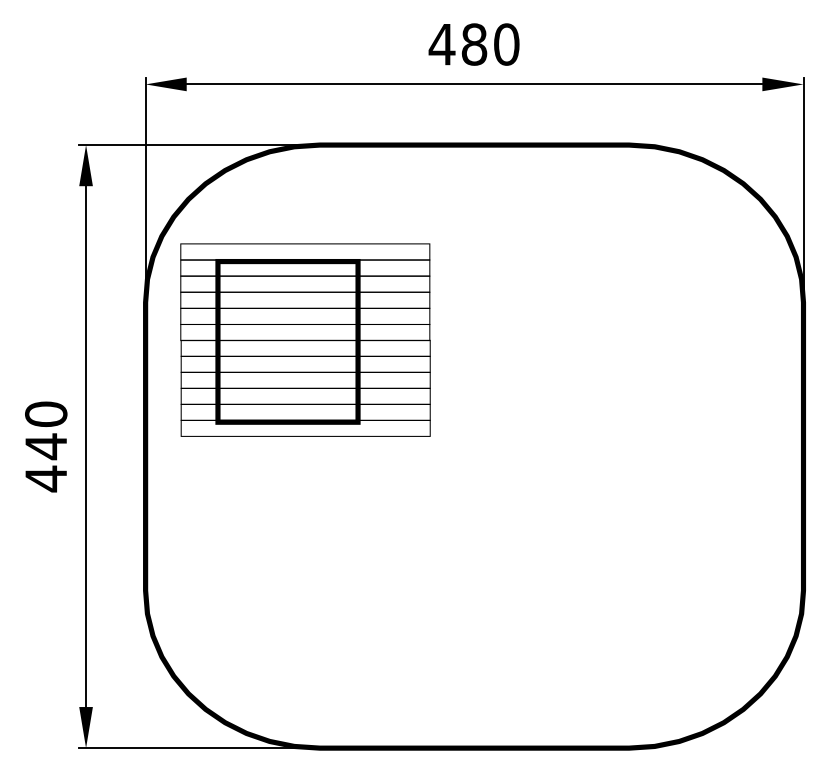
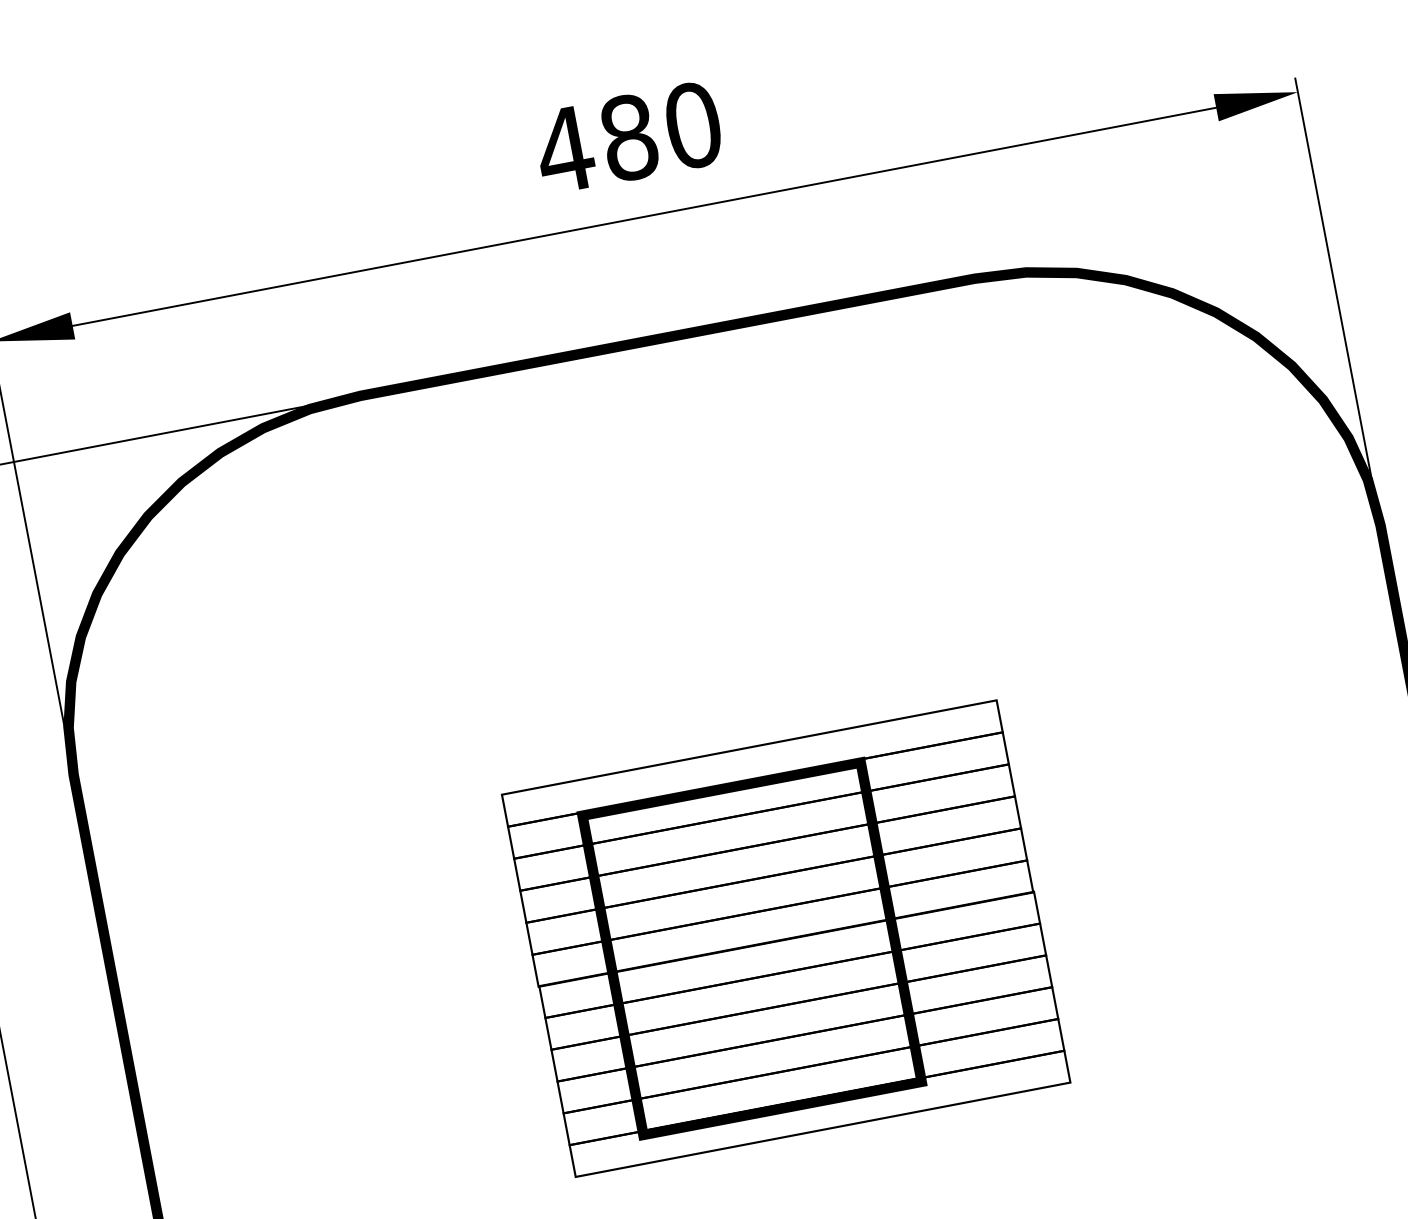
part: (305, 339) -> (785, 937), moved

